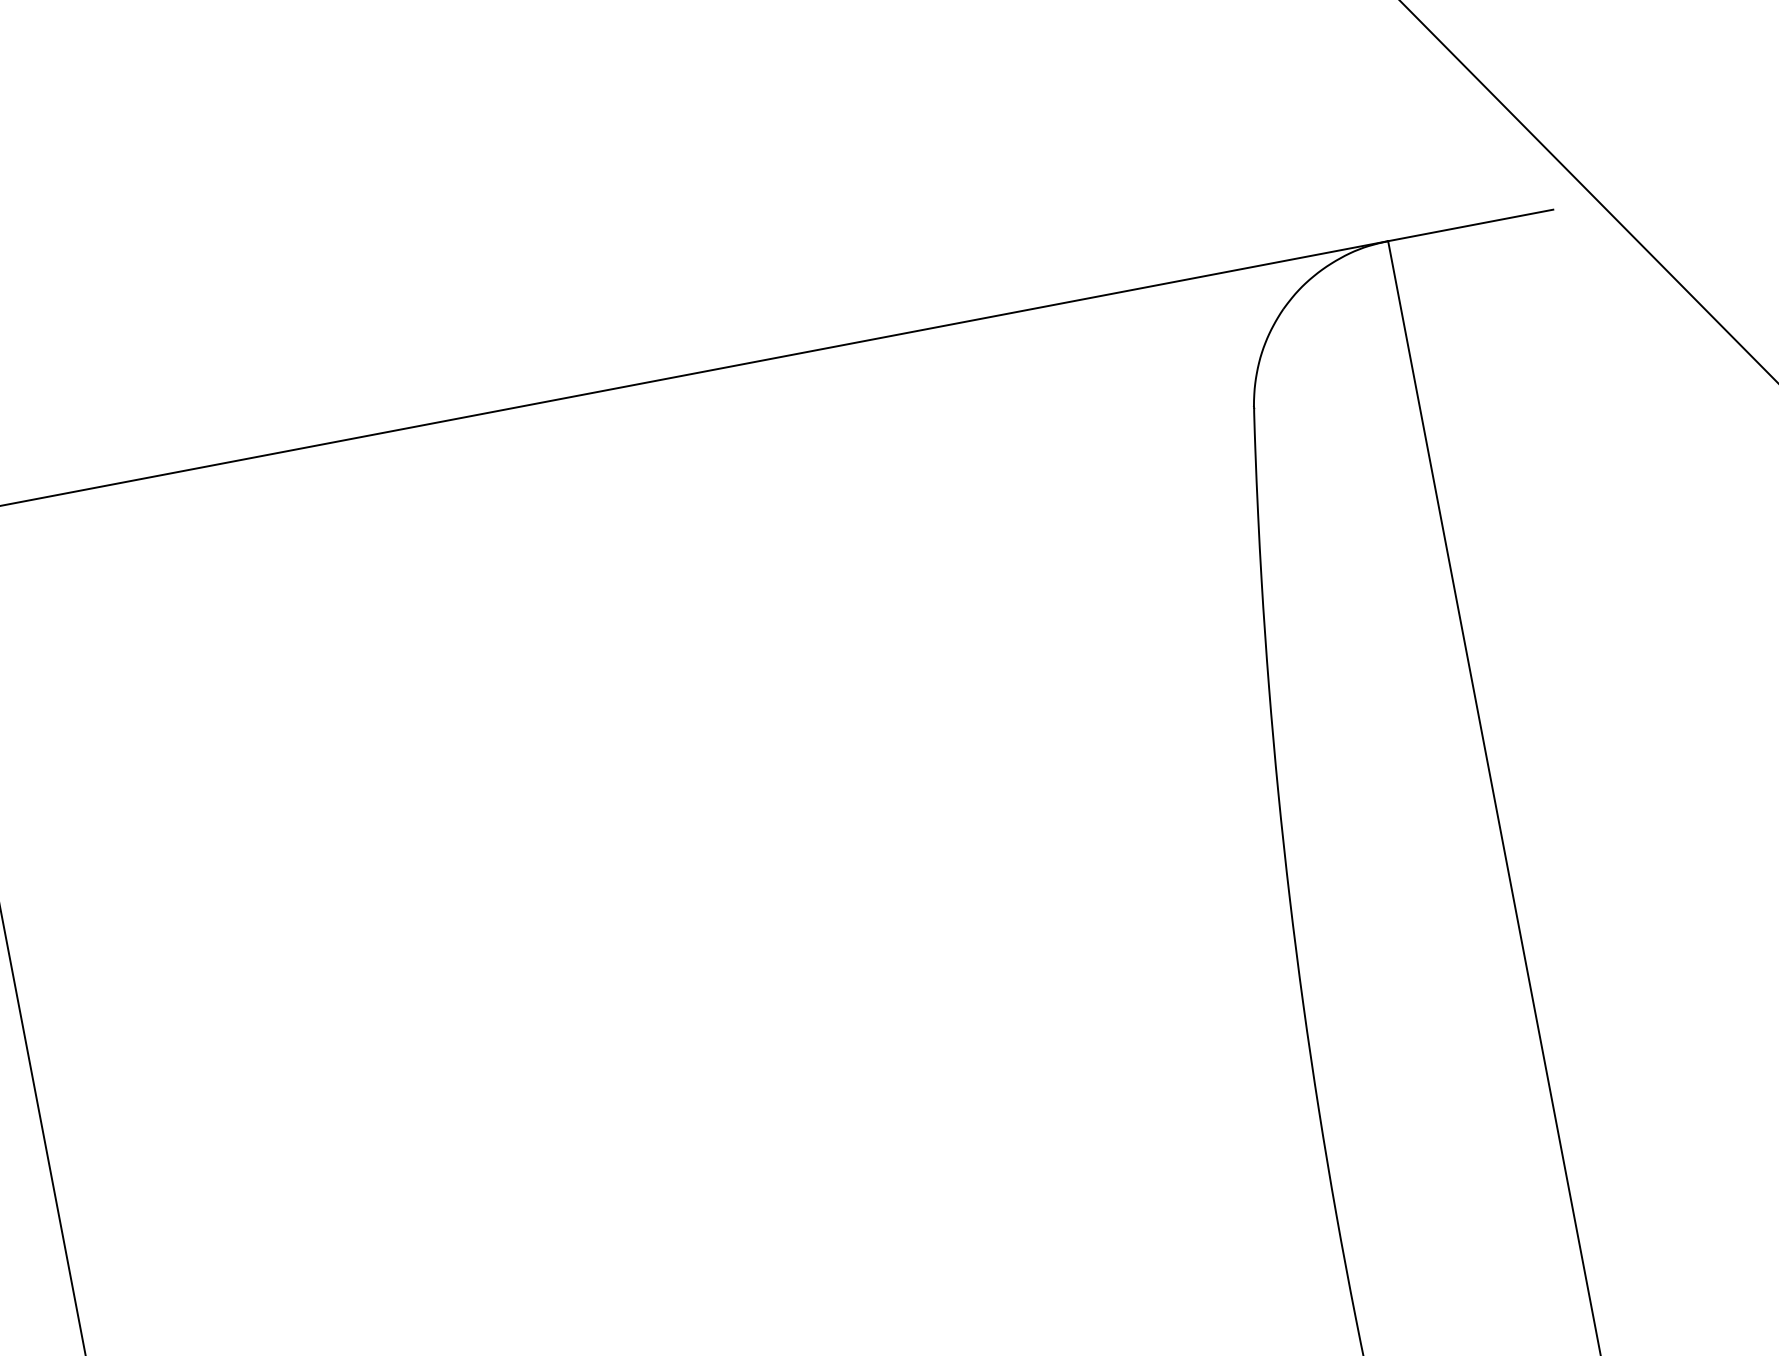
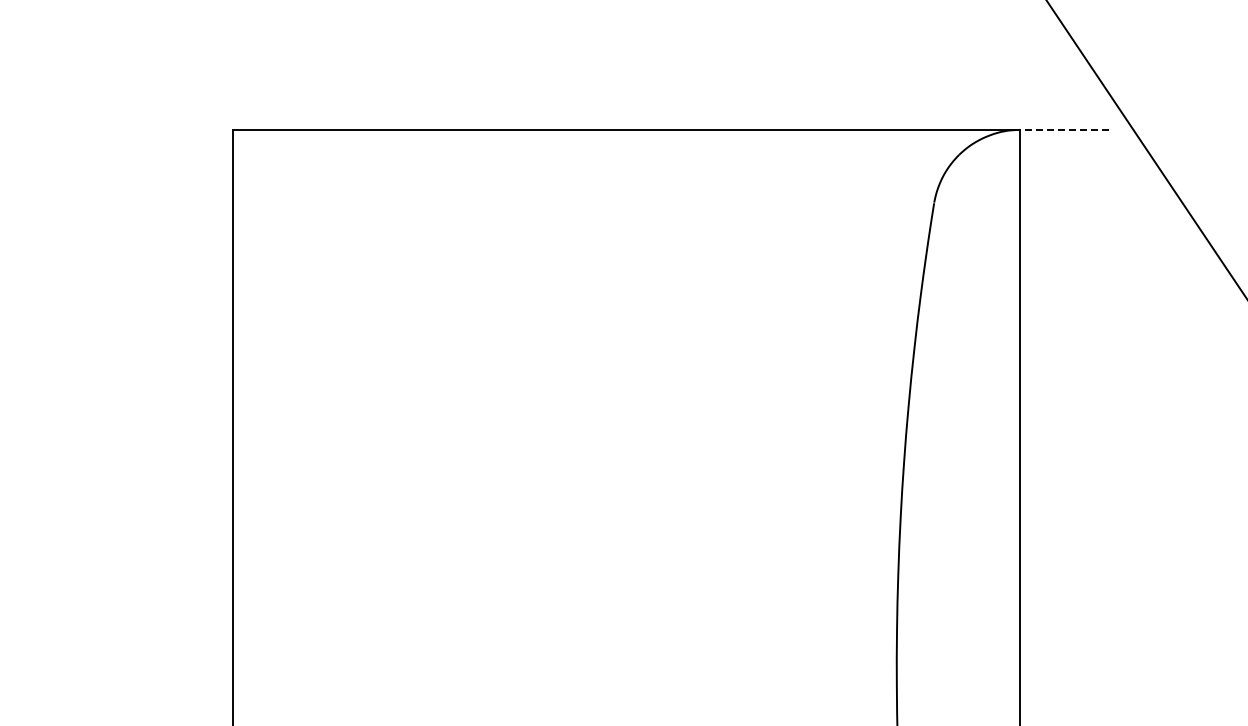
line: (1469, 224) -> (1064, 129), solid -> dashed

